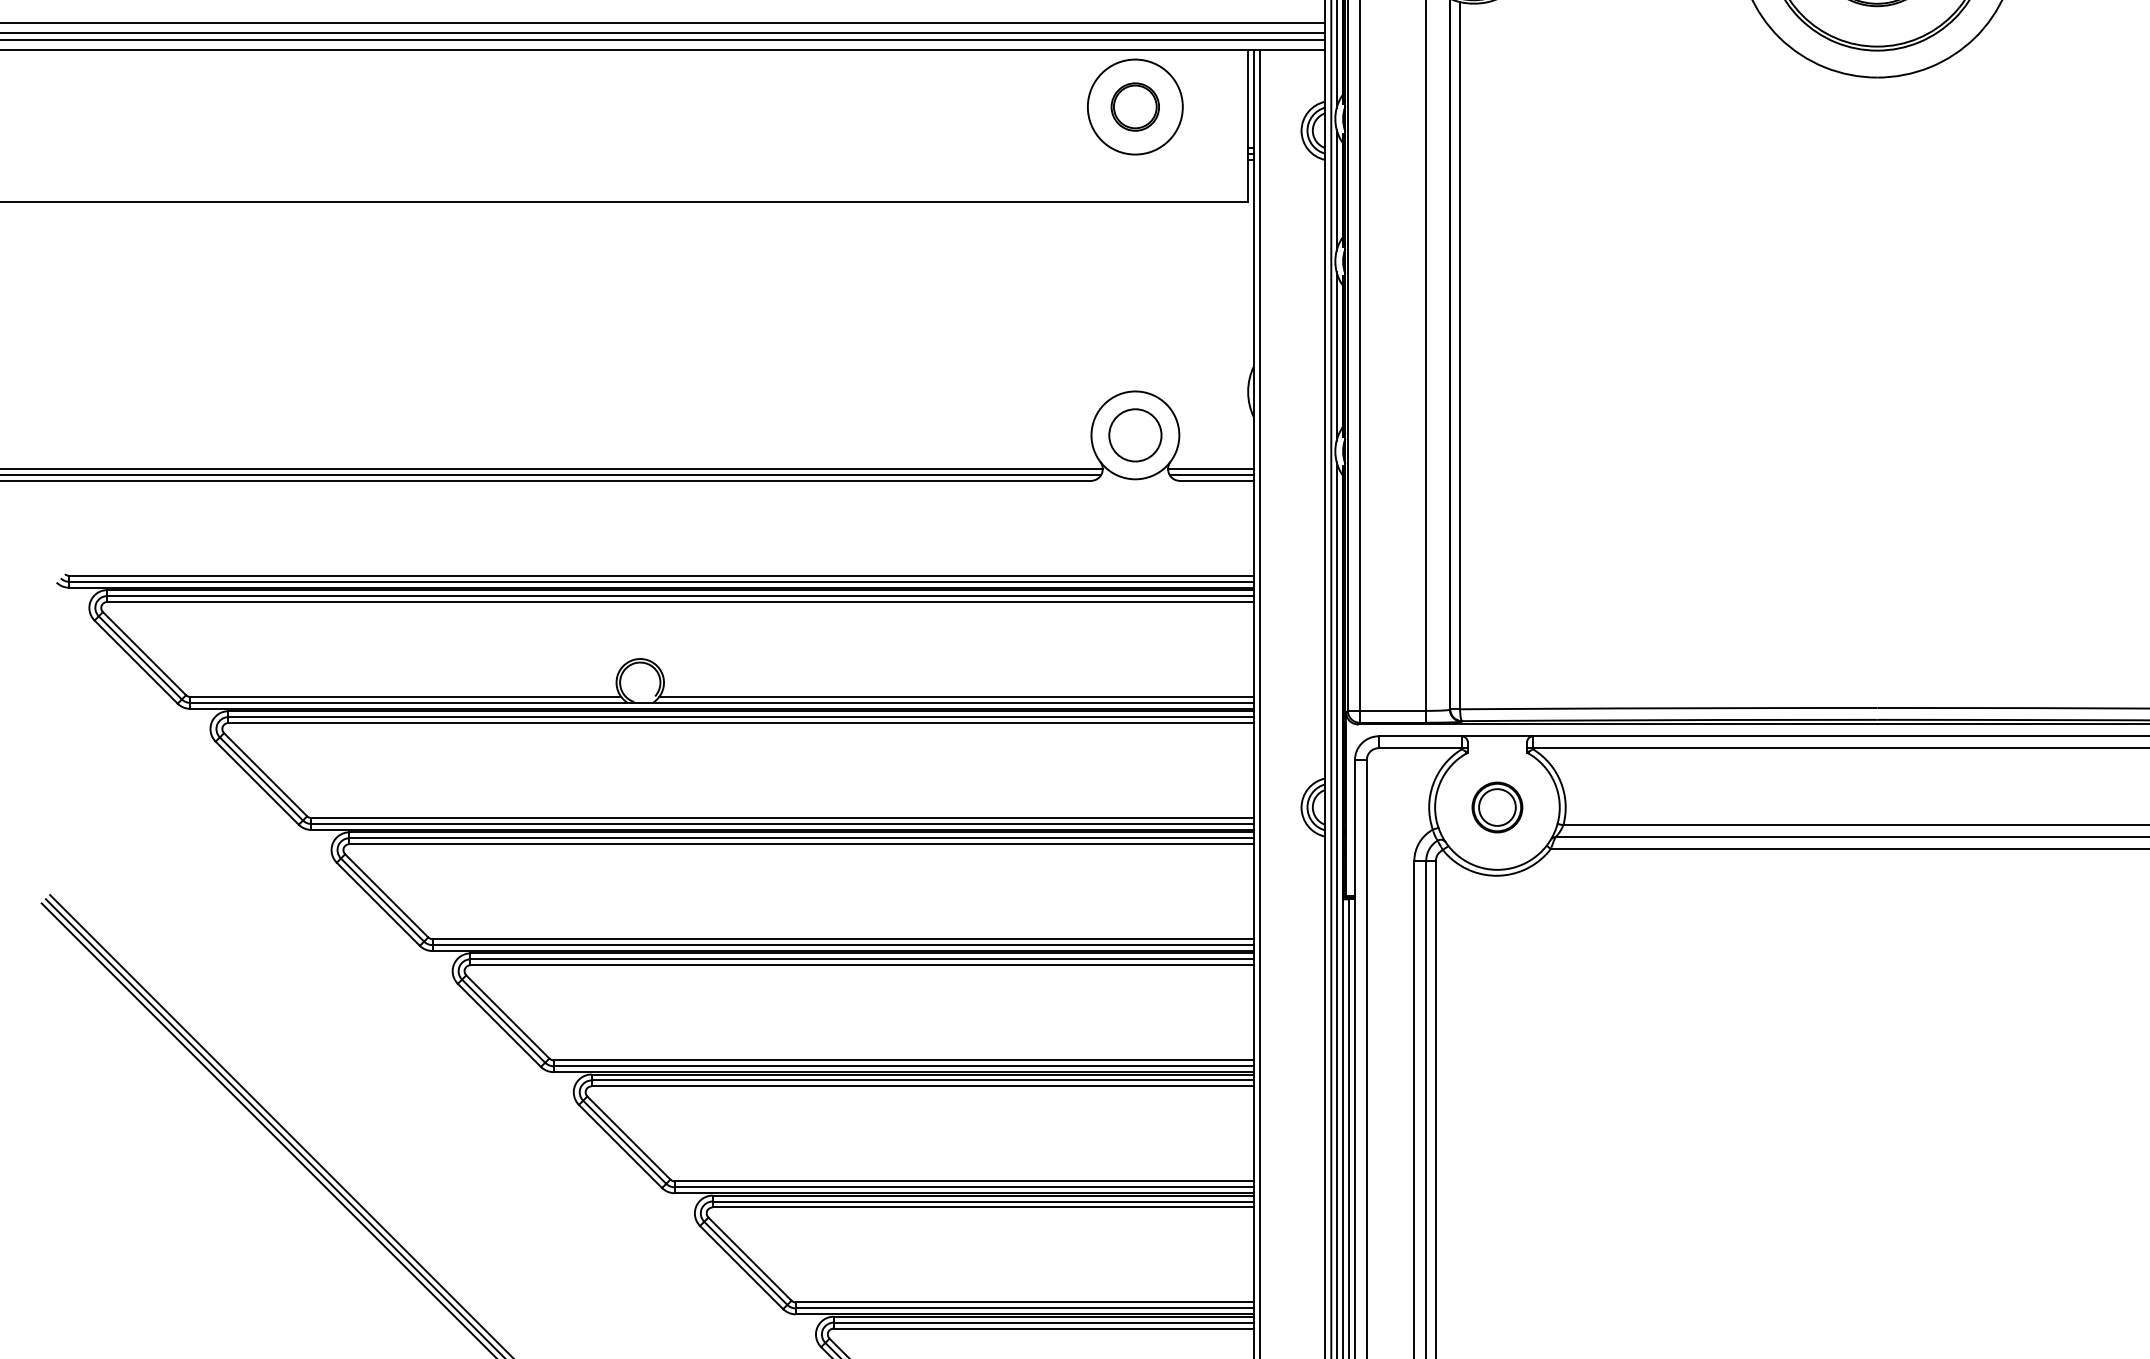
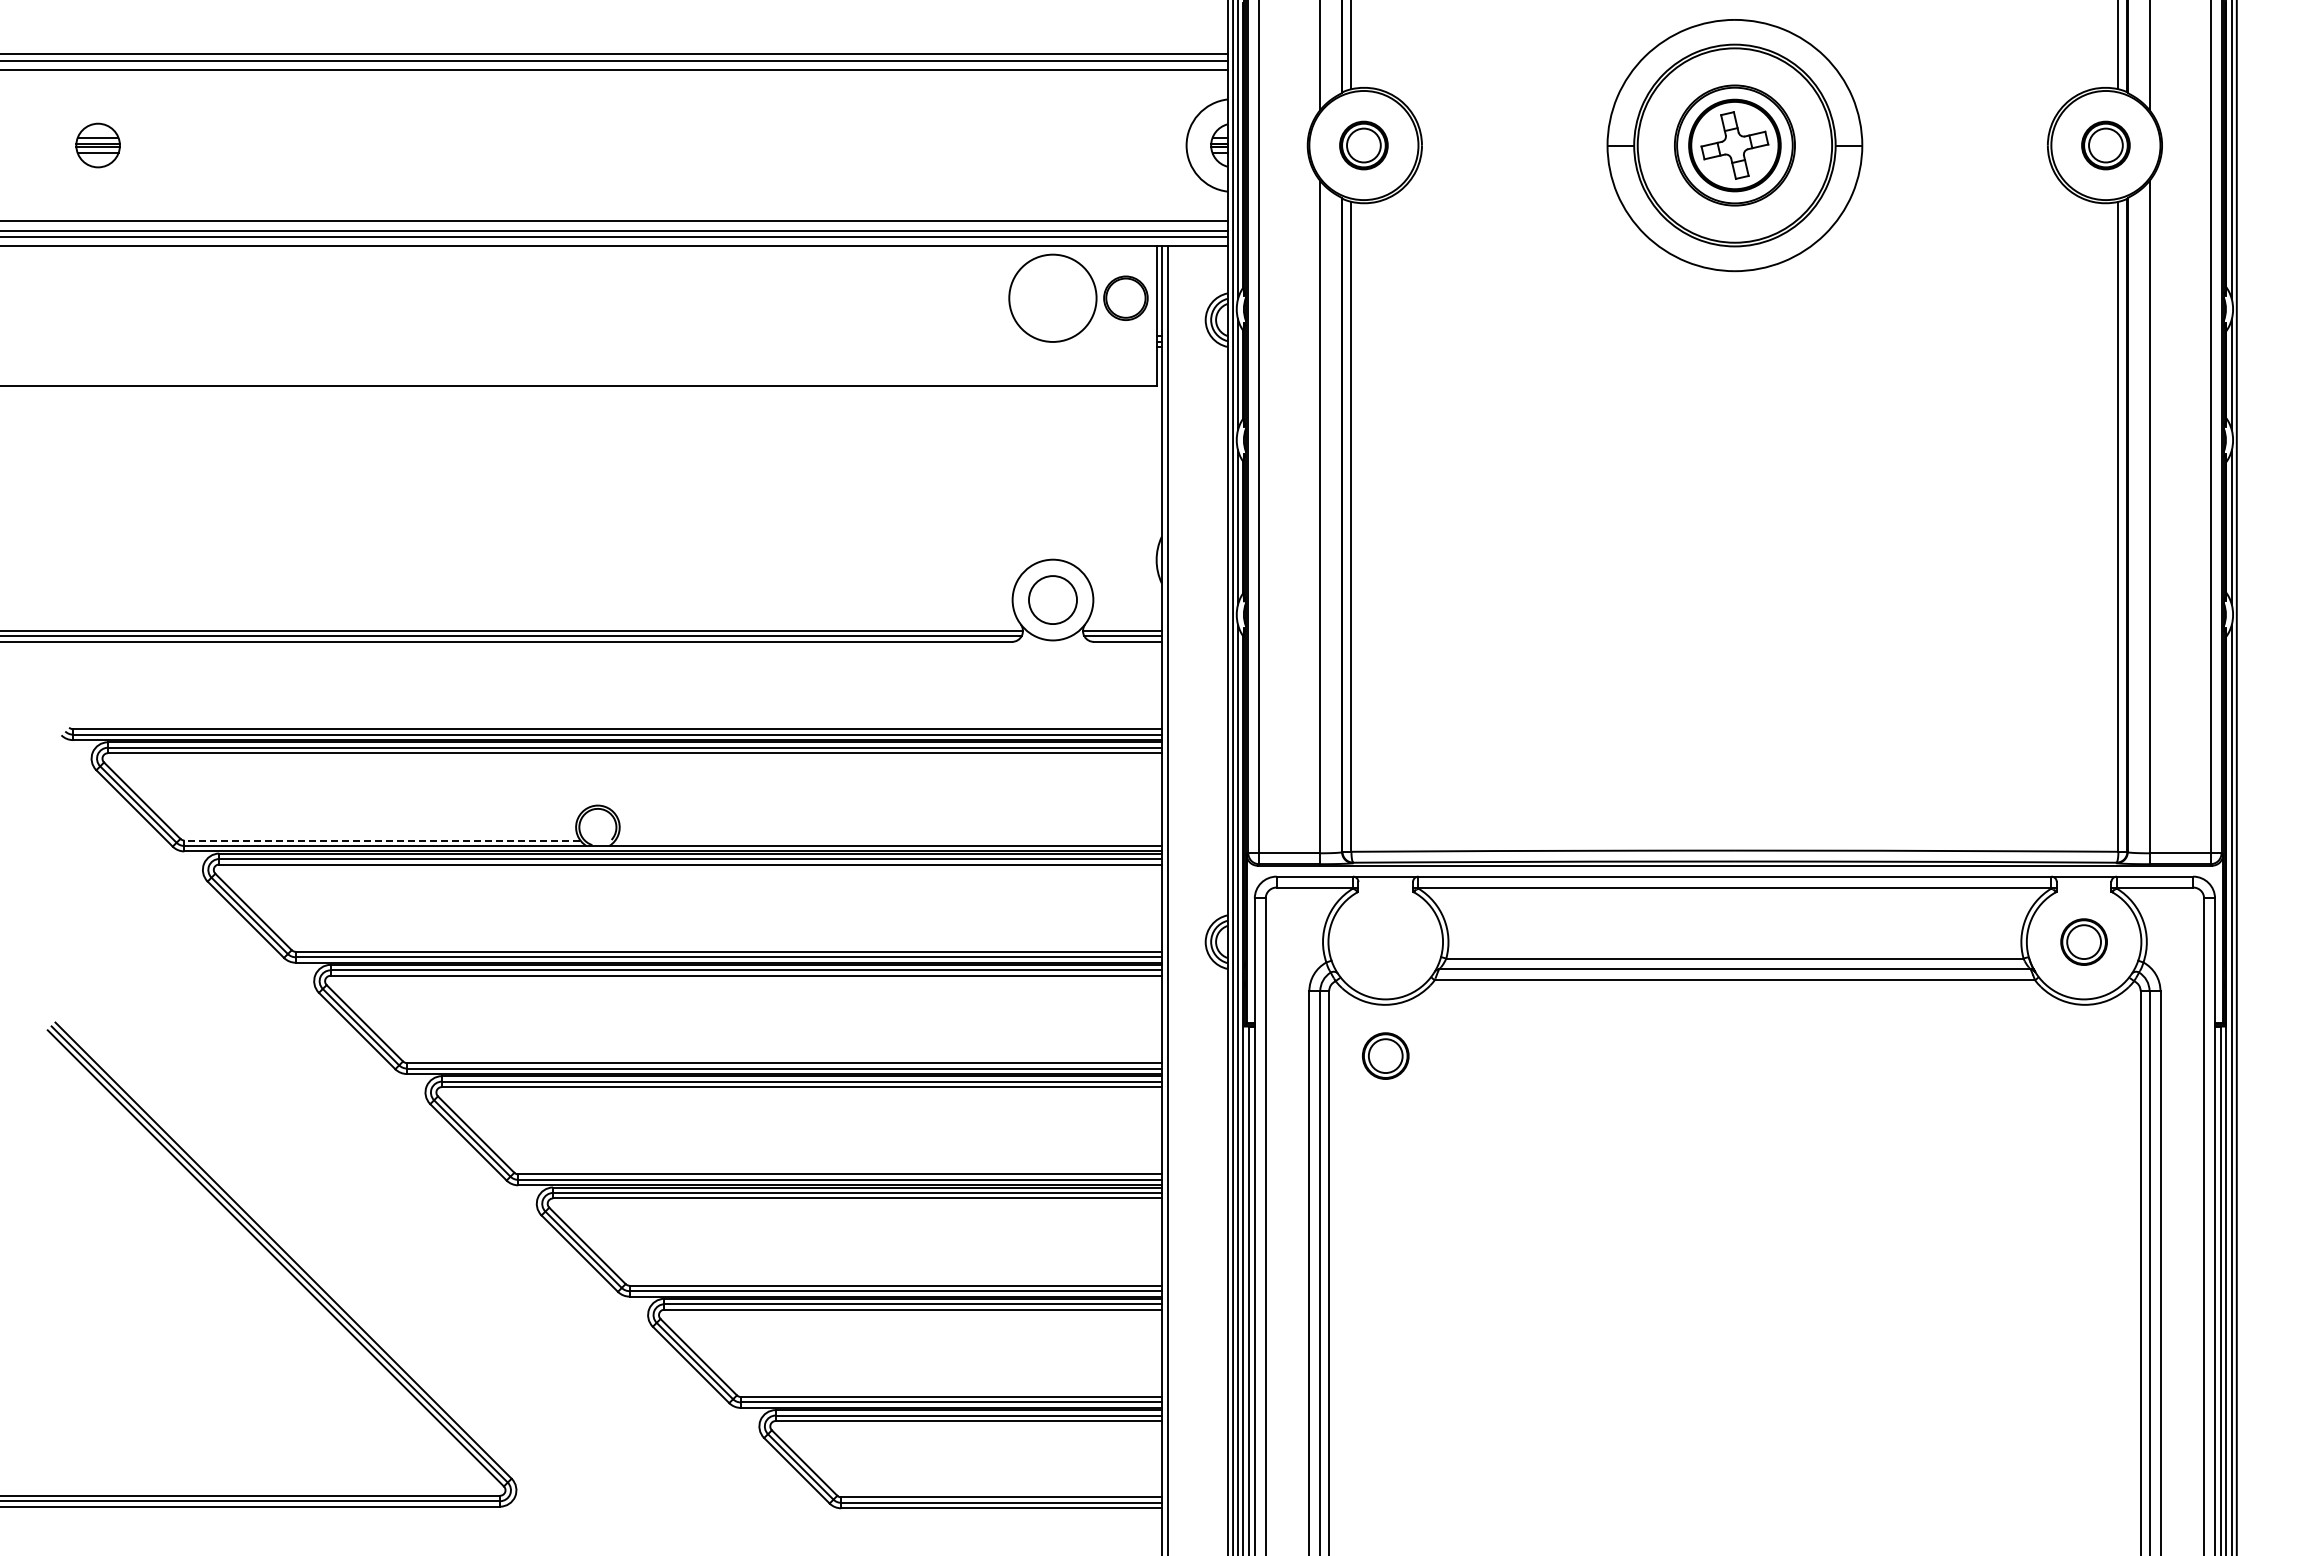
part: (1134, 106) -> (1125, 297), moved
line: (404, 696) -> (381, 840), solid -> dashed
line: (956, 696) -> (888, 840), removed
part: (1497, 806) -> (1385, 1055), moved

